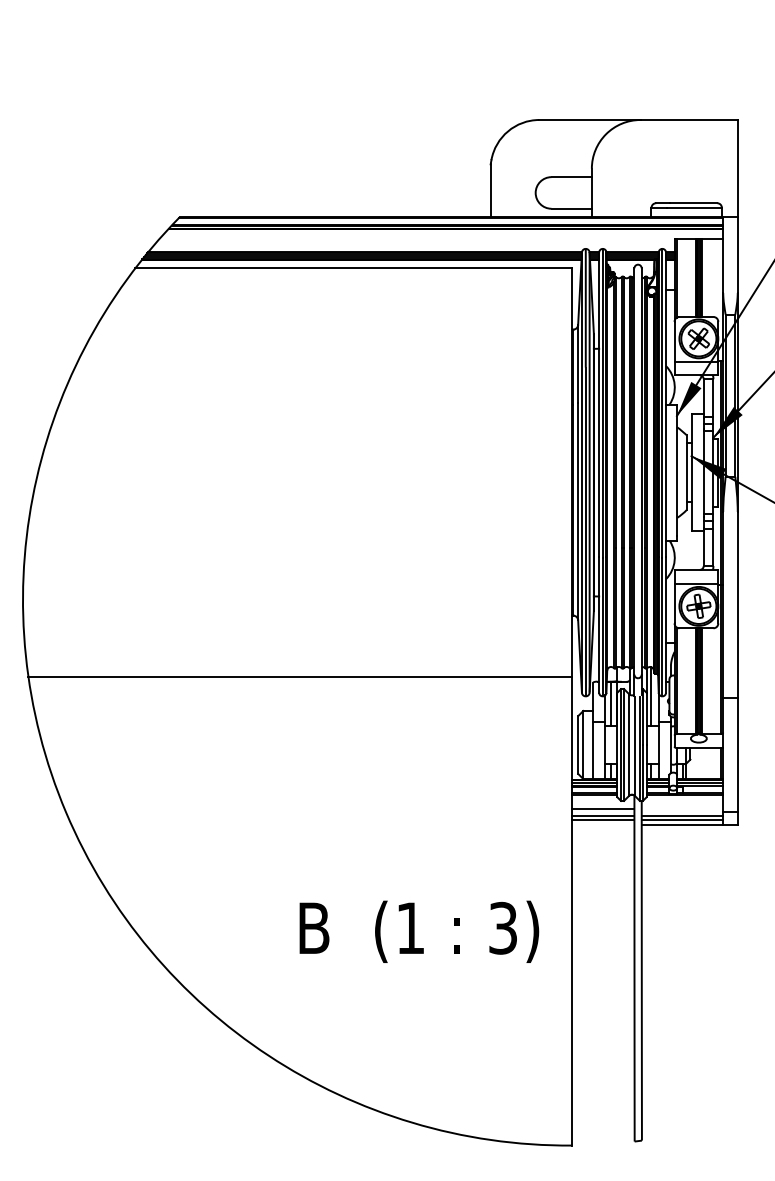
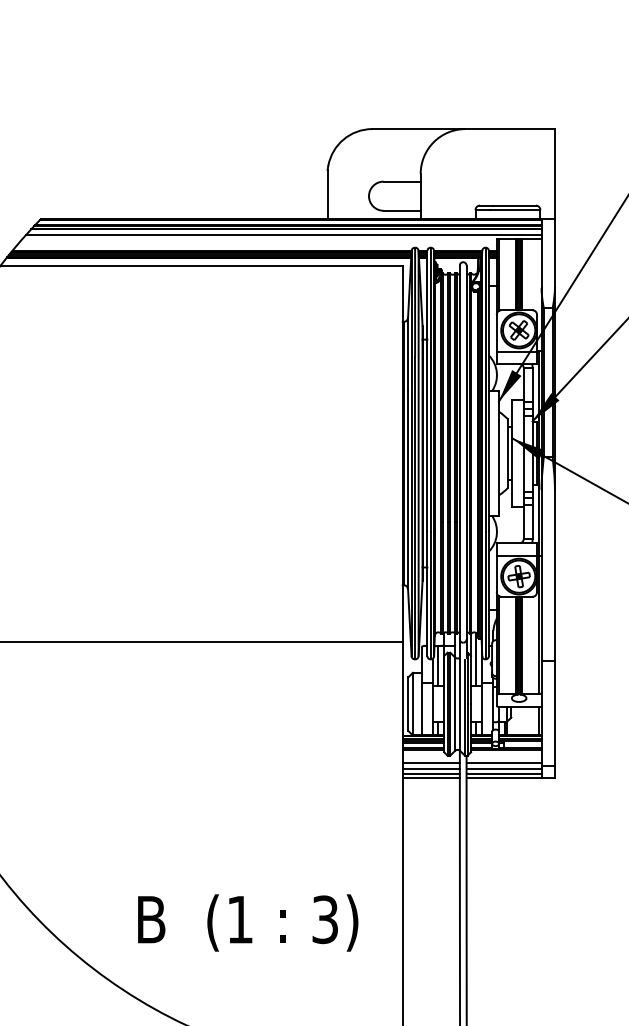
line: (443, 234) -> (284, 234), added
line: (682, 808) -> (504, 762), added
line: (603, 825) -> (431, 778), added
text: (419, 931) -> (248, 922), moved

